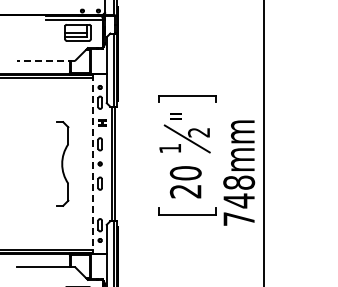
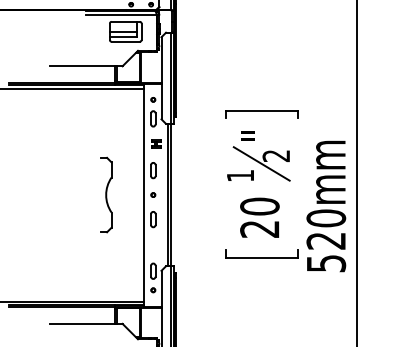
line: (45, 60) -> (85, 66), dashed -> solid
part: (62, 163) -> (106, 194), size x0.71
line: (92, 164) -> (143, 195), dashed -> solid
text: (239, 200) -> (326, 240), 748mm -> 520mm

